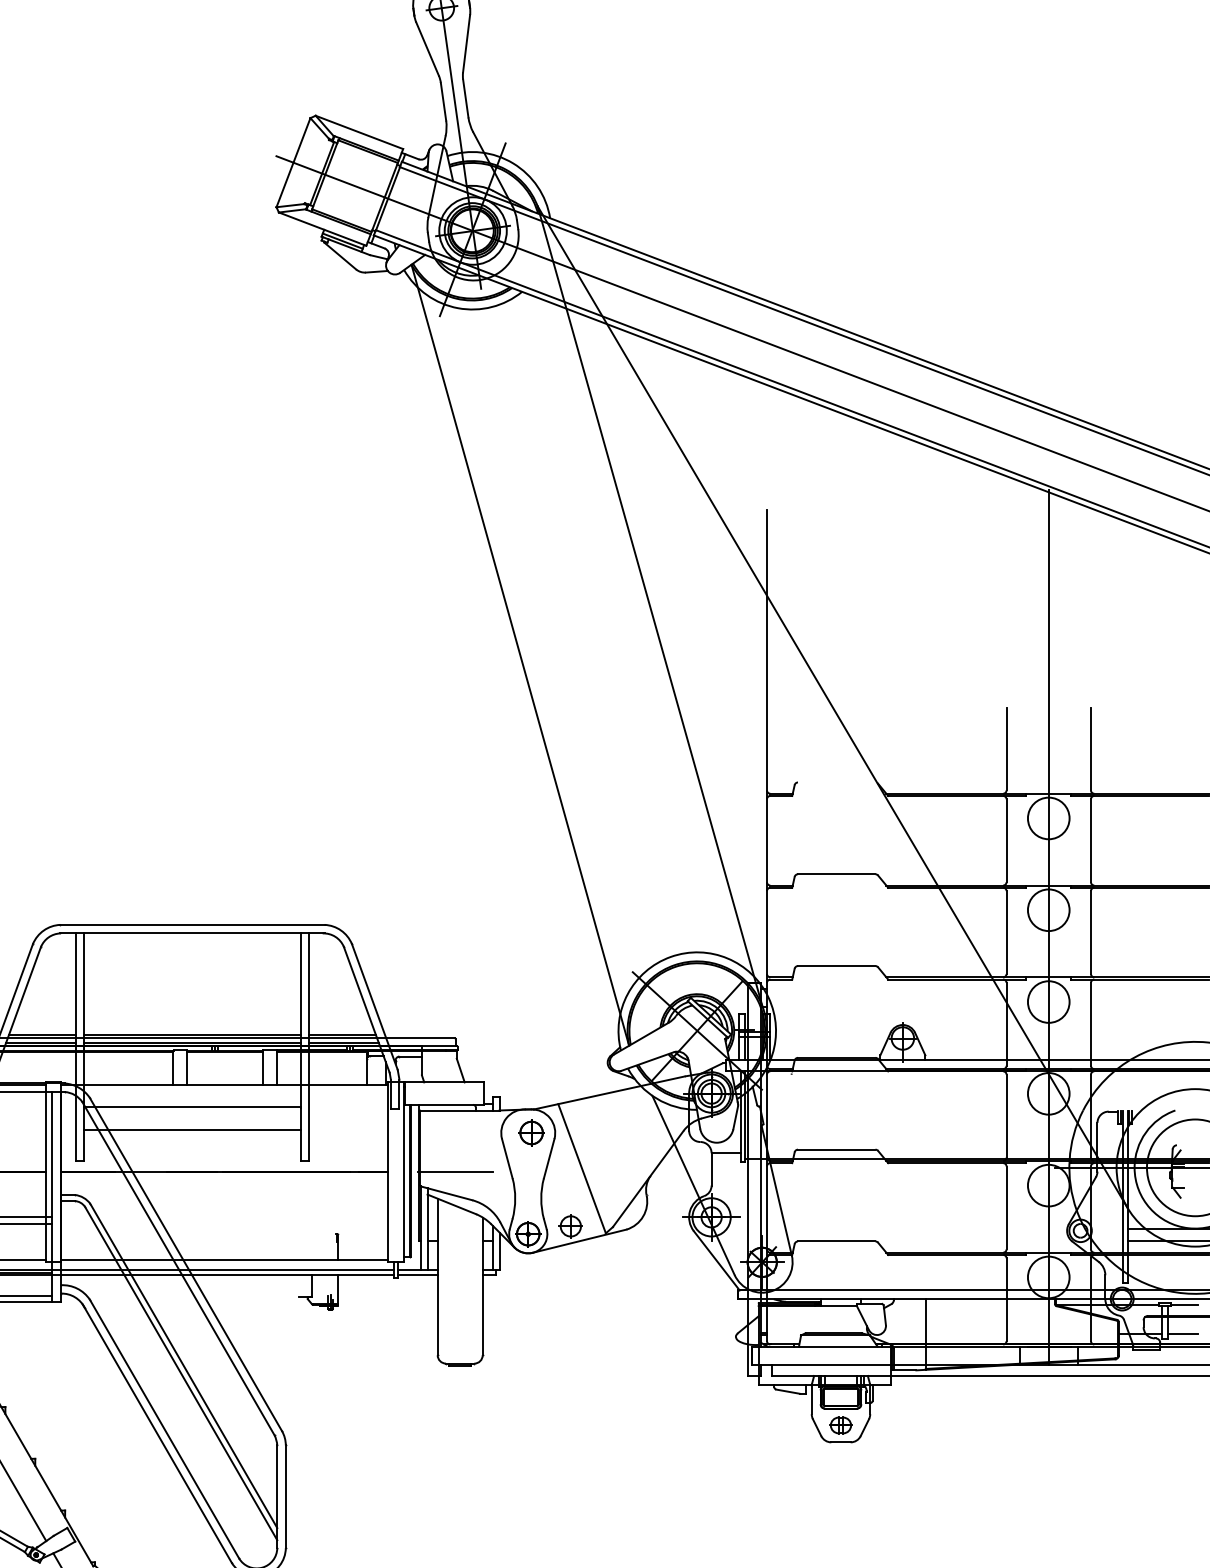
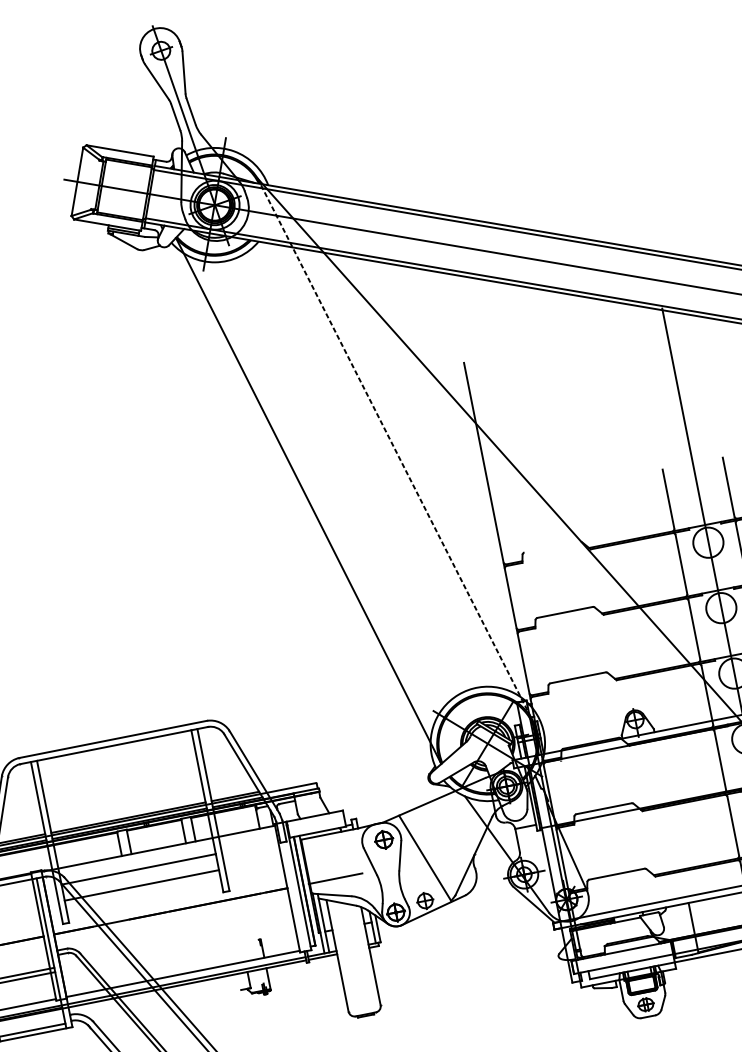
line: (650, 606) -> (394, 447), solid -> dashed

